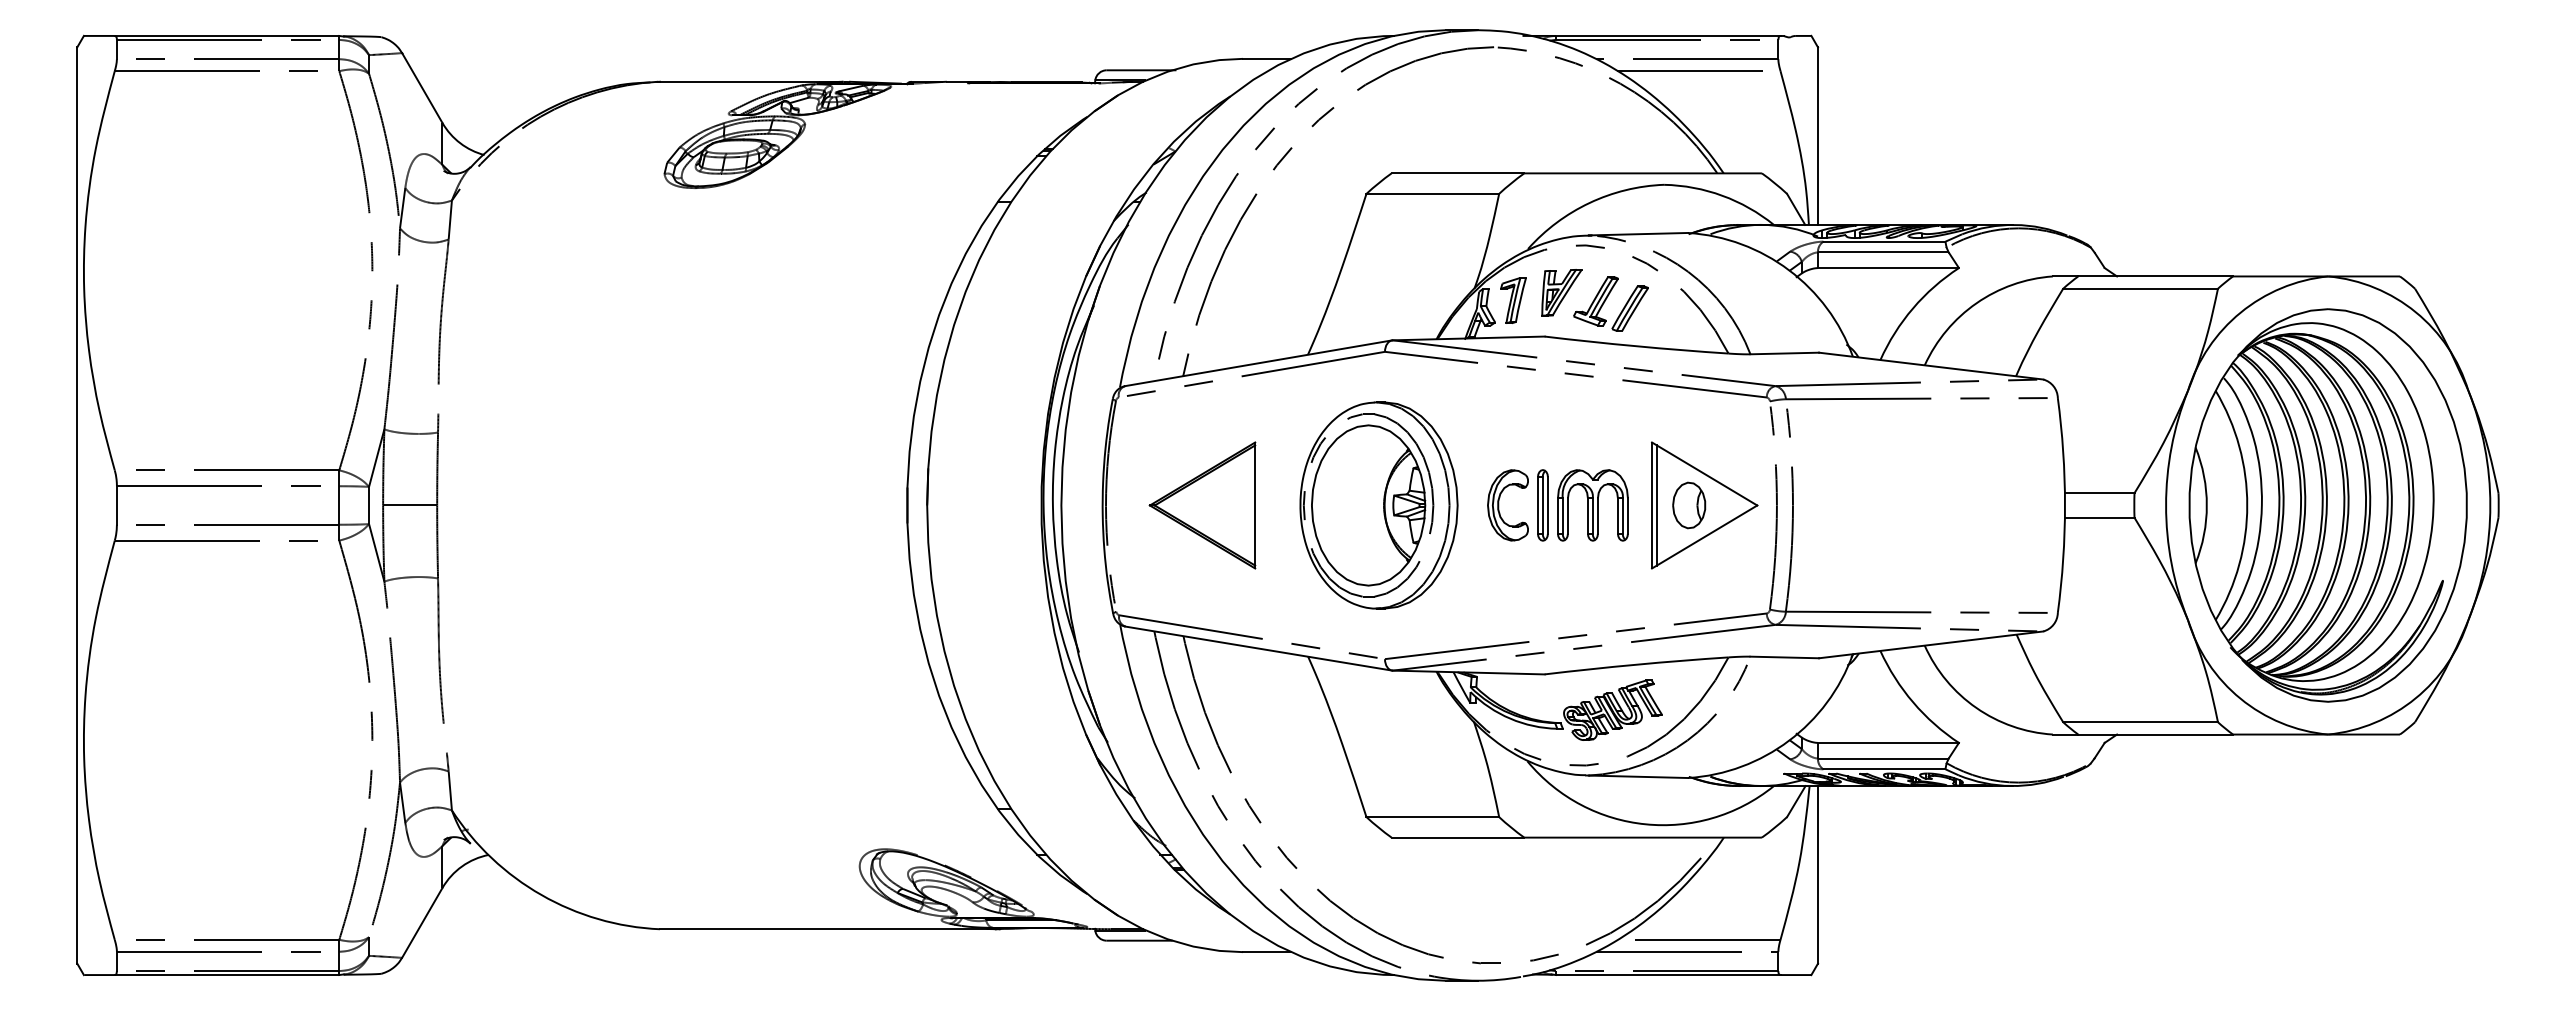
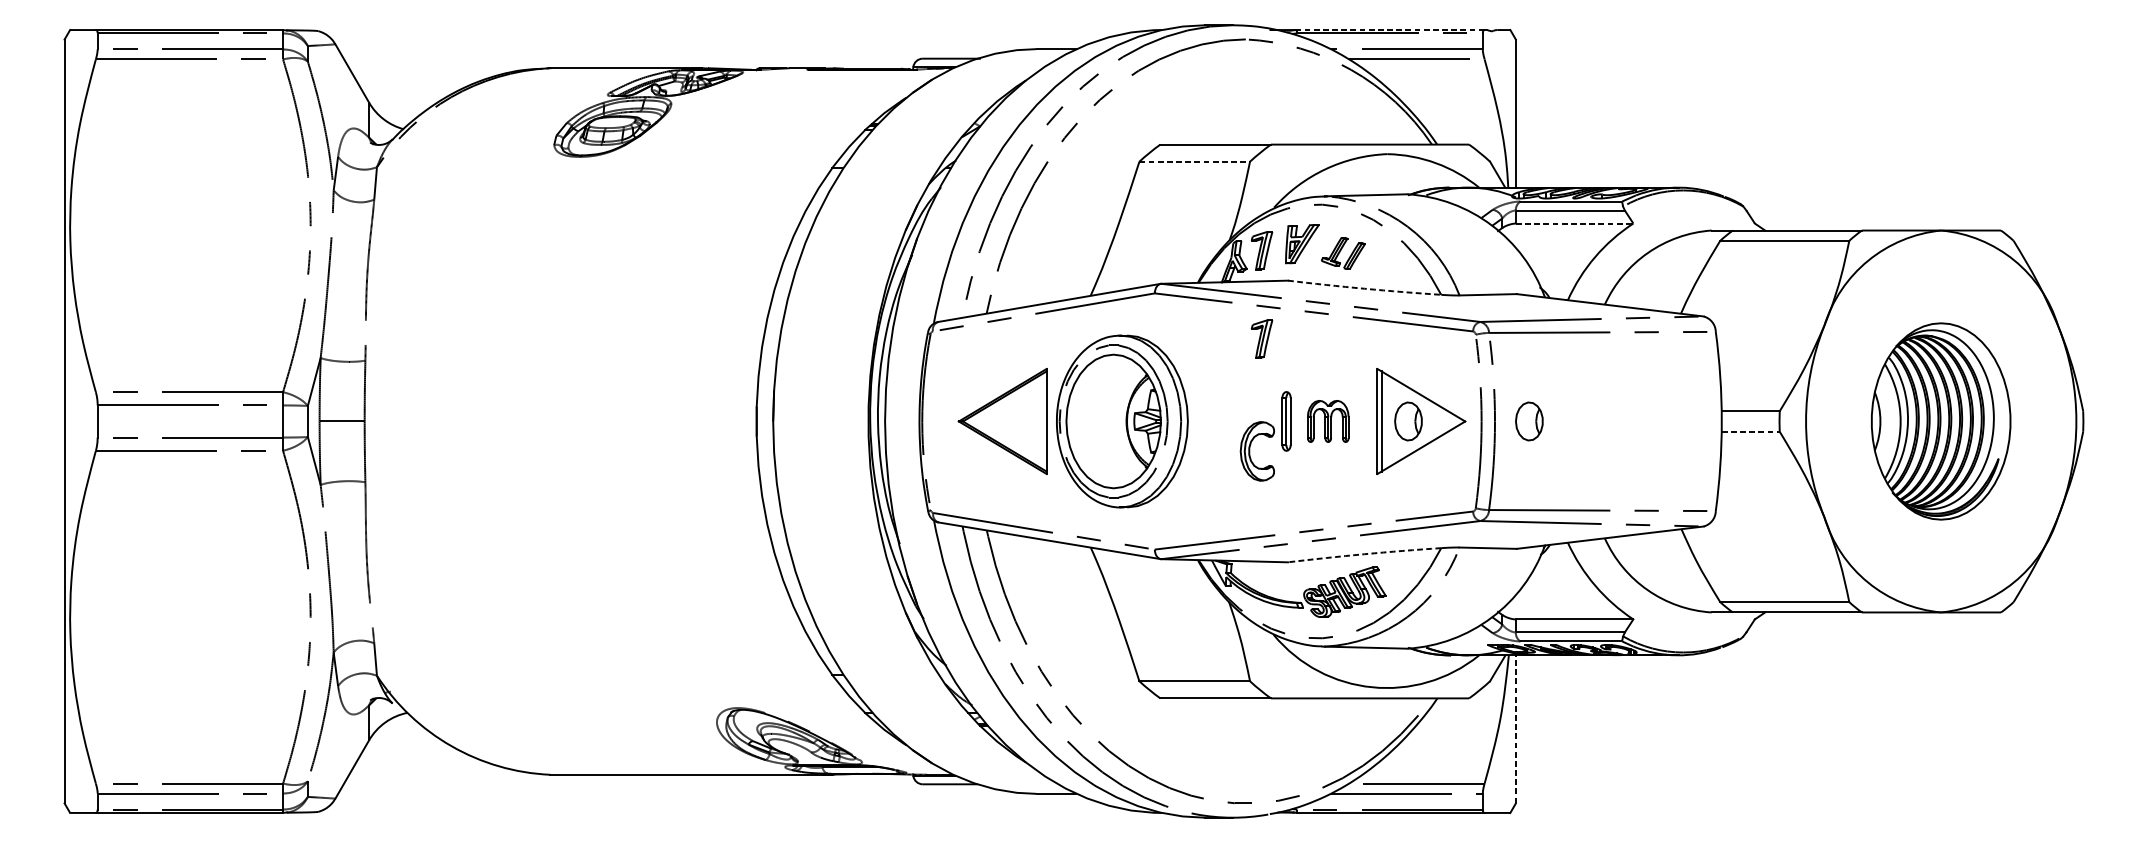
line: (1667, 35) -> (1390, 29), solid -> dashed
line: (1433, 193) -> (1195, 161), solid -> dashed
line: (1888, 268) -> (1574, 223), solid -> dashed
part: (1610, 303) -> (1342, 253), size x0.7
arc: (1636, 346) -> (1364, 288), solid -> dashed
part: (1513, 406) -> (1261, 338), added
part: (1378, 505) -> (1121, 421), moved
part: (1499, 505) -> (1250, 451), moved
part: (1592, 505) -> (1327, 421), size x0.7
part: (1834, 505) -> (1529, 421), added
part: (2327, 505) -> (1940, 421), size x0.6
line: (2099, 517) -> (1750, 431), solid -> dashed
arc: (1636, 664) -> (1364, 554), solid -> dashed
line: (1818, 874) -> (1516, 729), solid -> dashed

